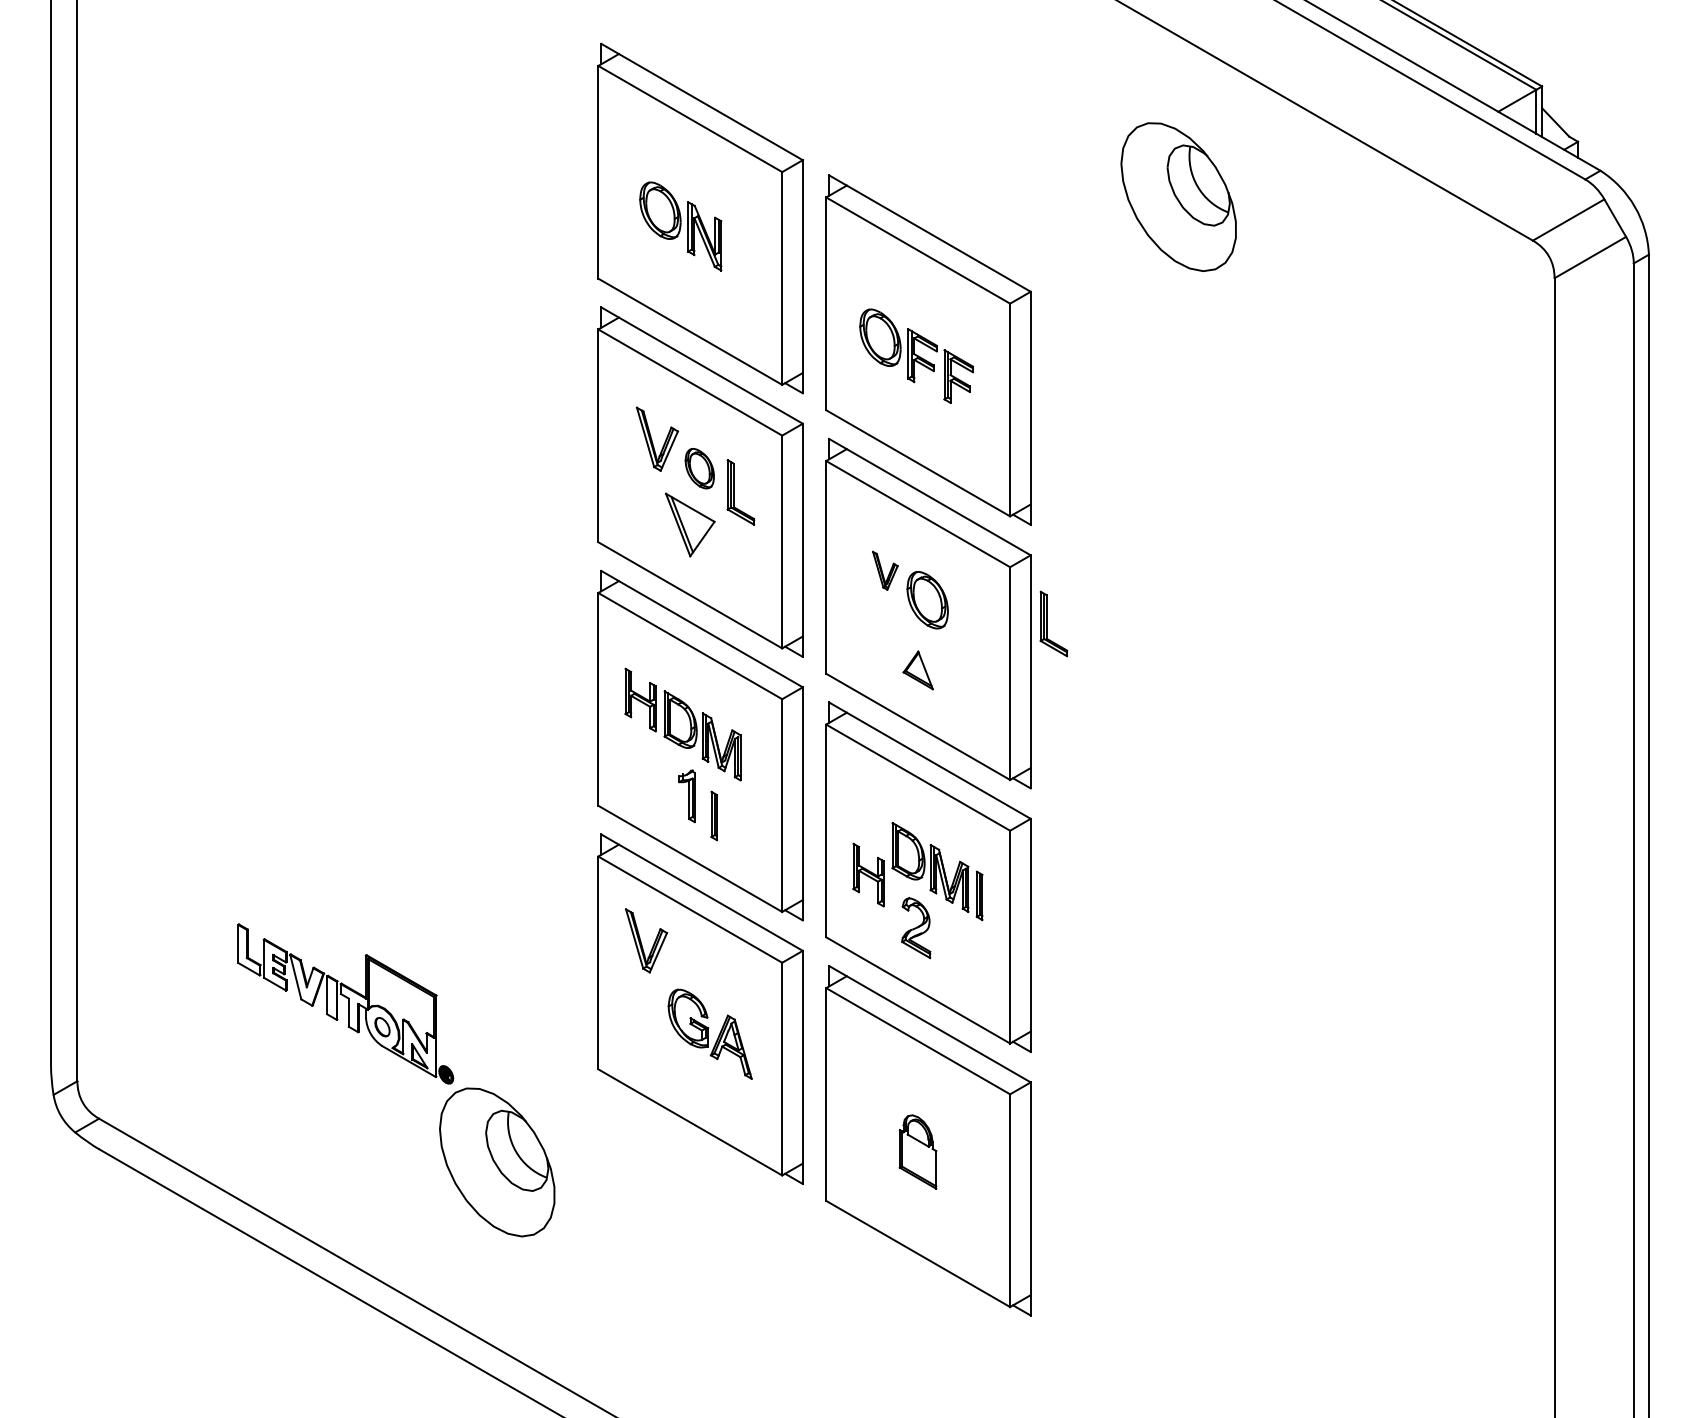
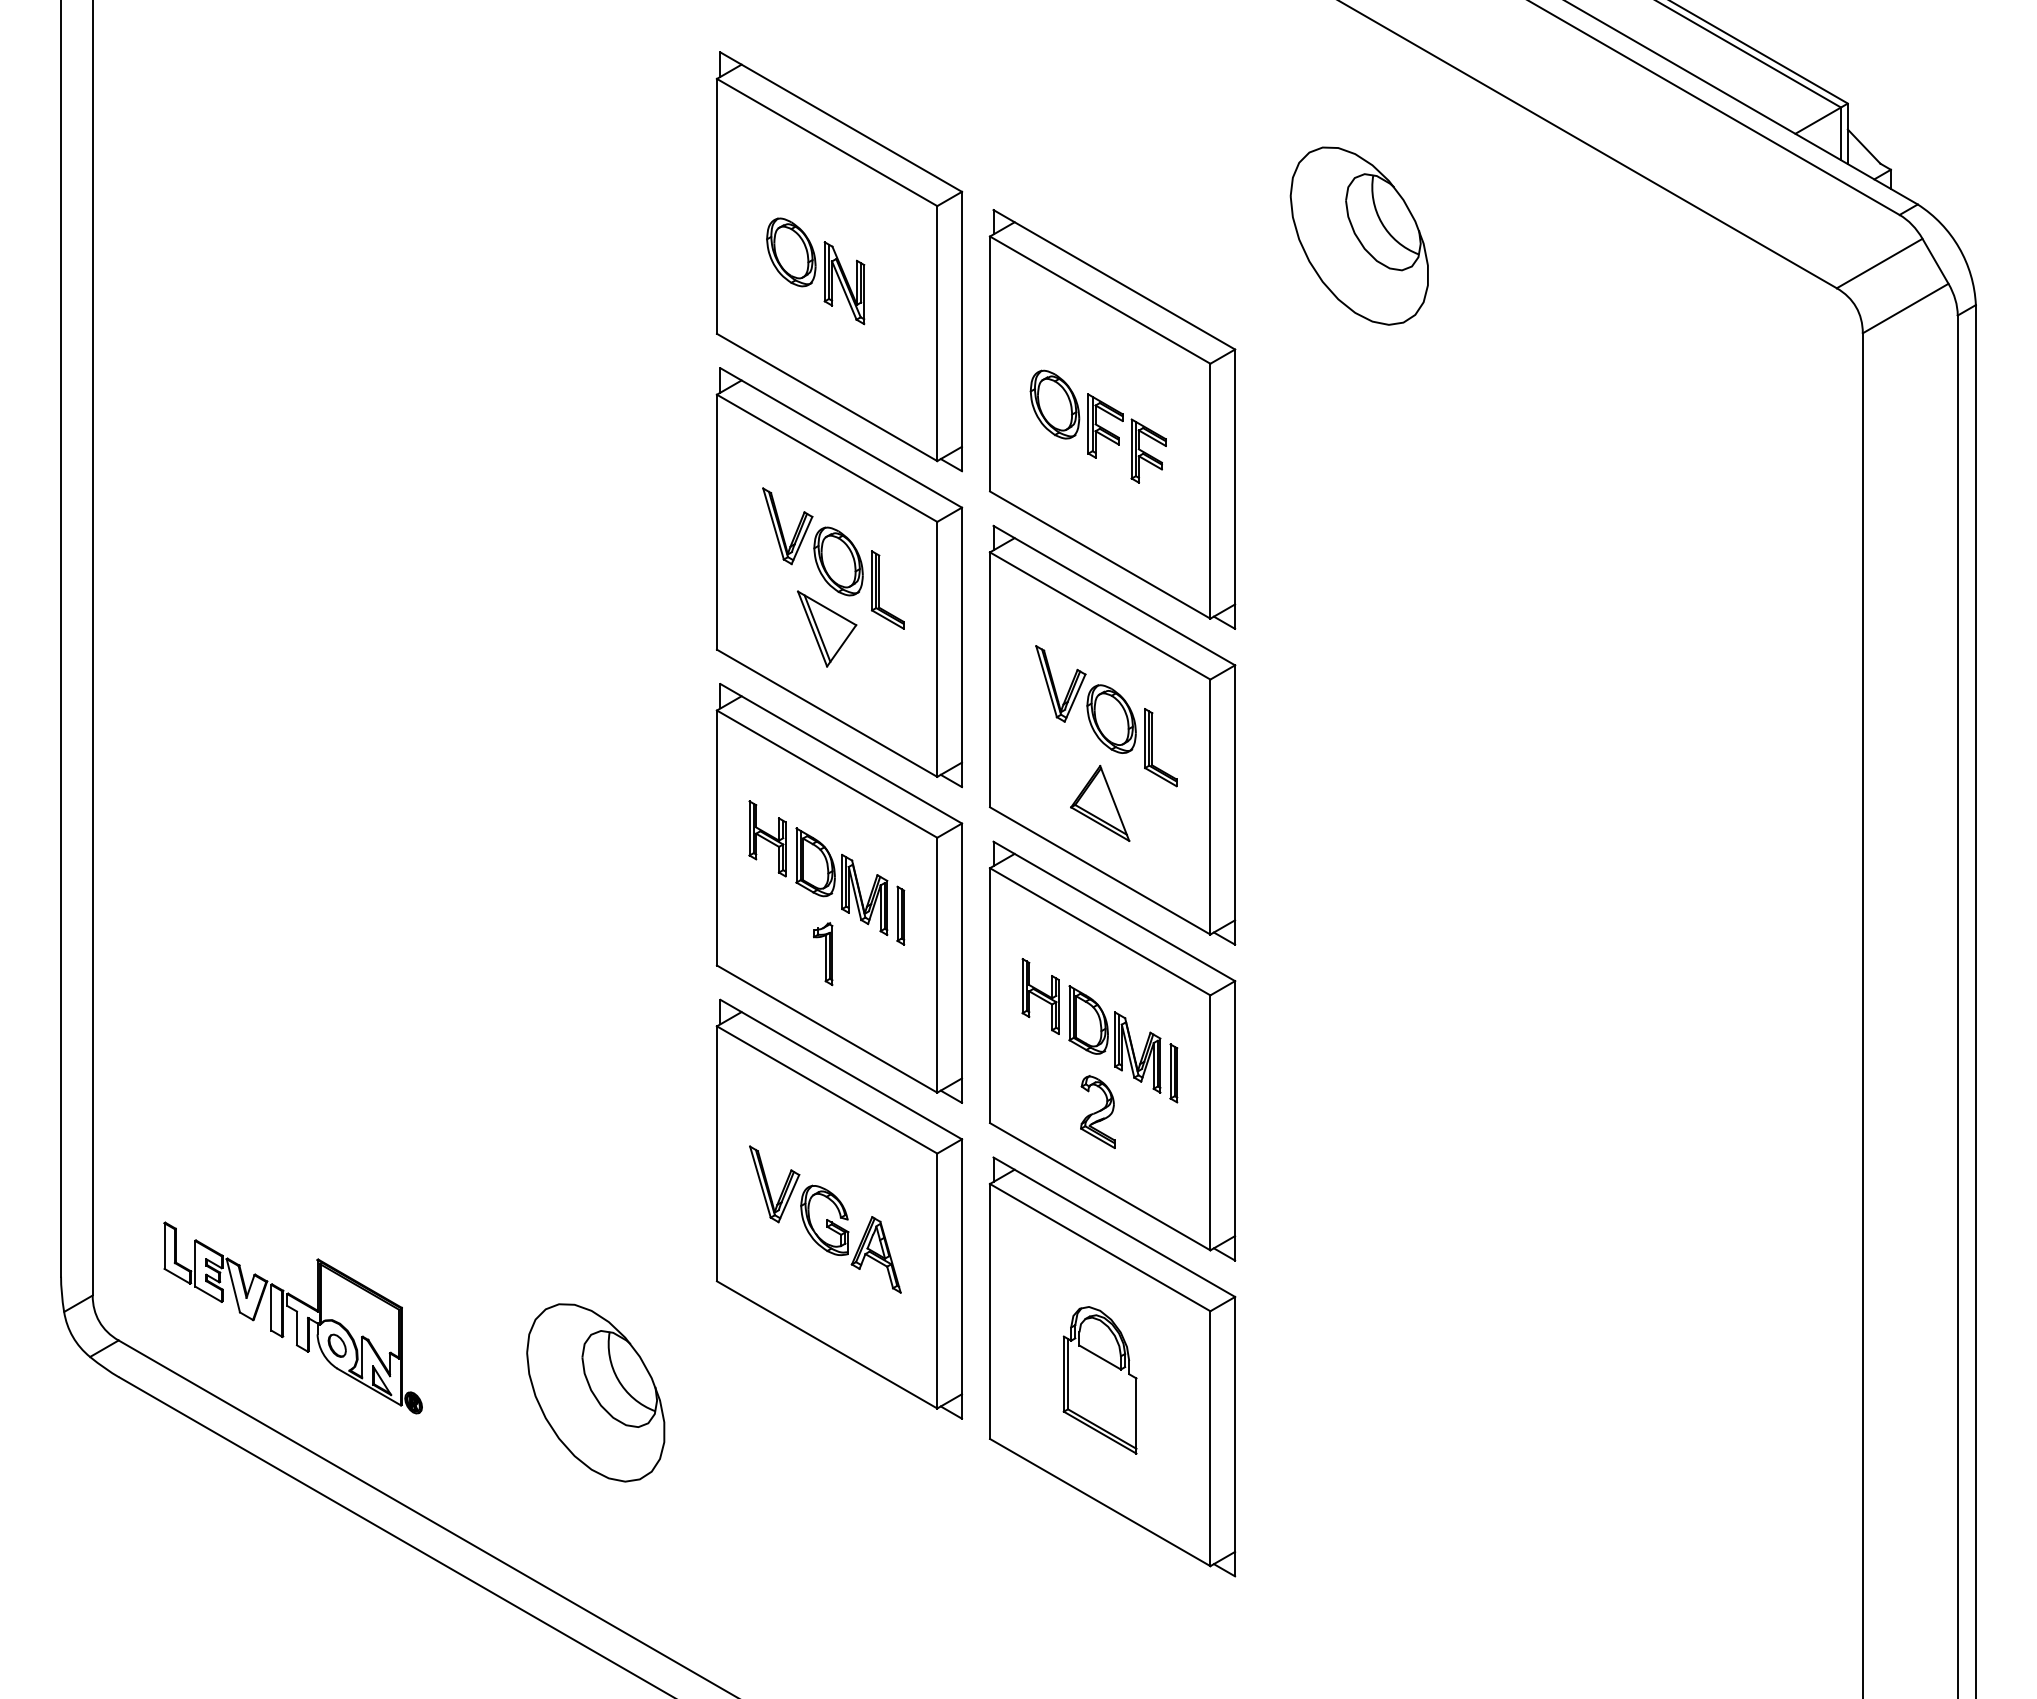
part: (1177, 196) -> (1358, 235), moved
part: (699, 468) -> (838, 561), size x1.43
part: (885, 570) -> (1060, 683), size x1.67
part: (1046, 623) -> (1152, 747), moved
part: (918, 669) -> (1100, 802), size x1.67
part: (713, 815) -> (900, 915), moved
part: (868, 875) -> (1040, 996), moved
part: (646, 940) -> (774, 1184), moved
part: (345, 1003) -> (292, 1317), moved
part: (917, 1152) -> (1099, 1380), size x1.67

